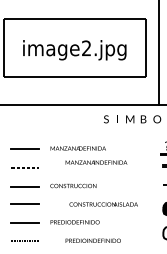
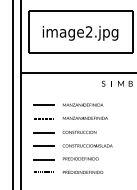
text: (95, 161) -> (84, 117), moved
text: (103, 203) -> (87, 145), moved
text: (92, 239) -> (82, 171), moved

